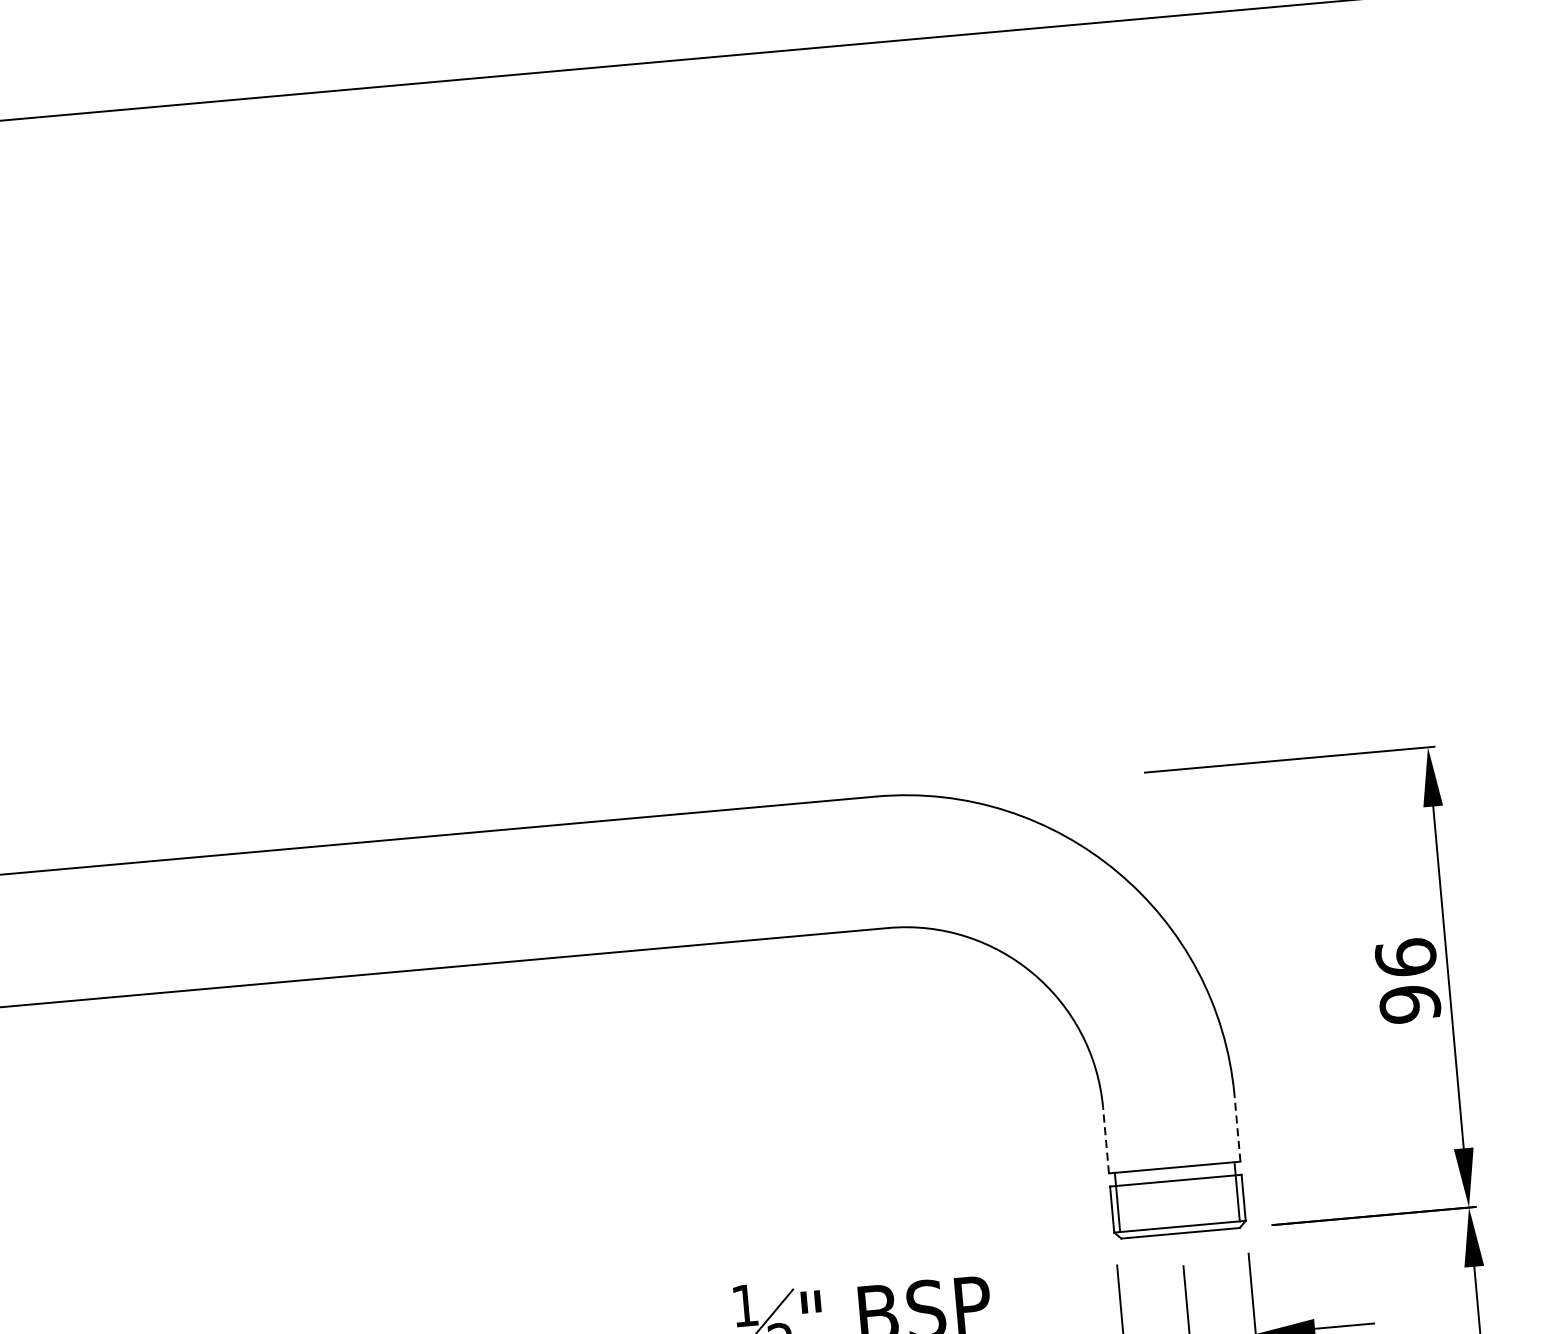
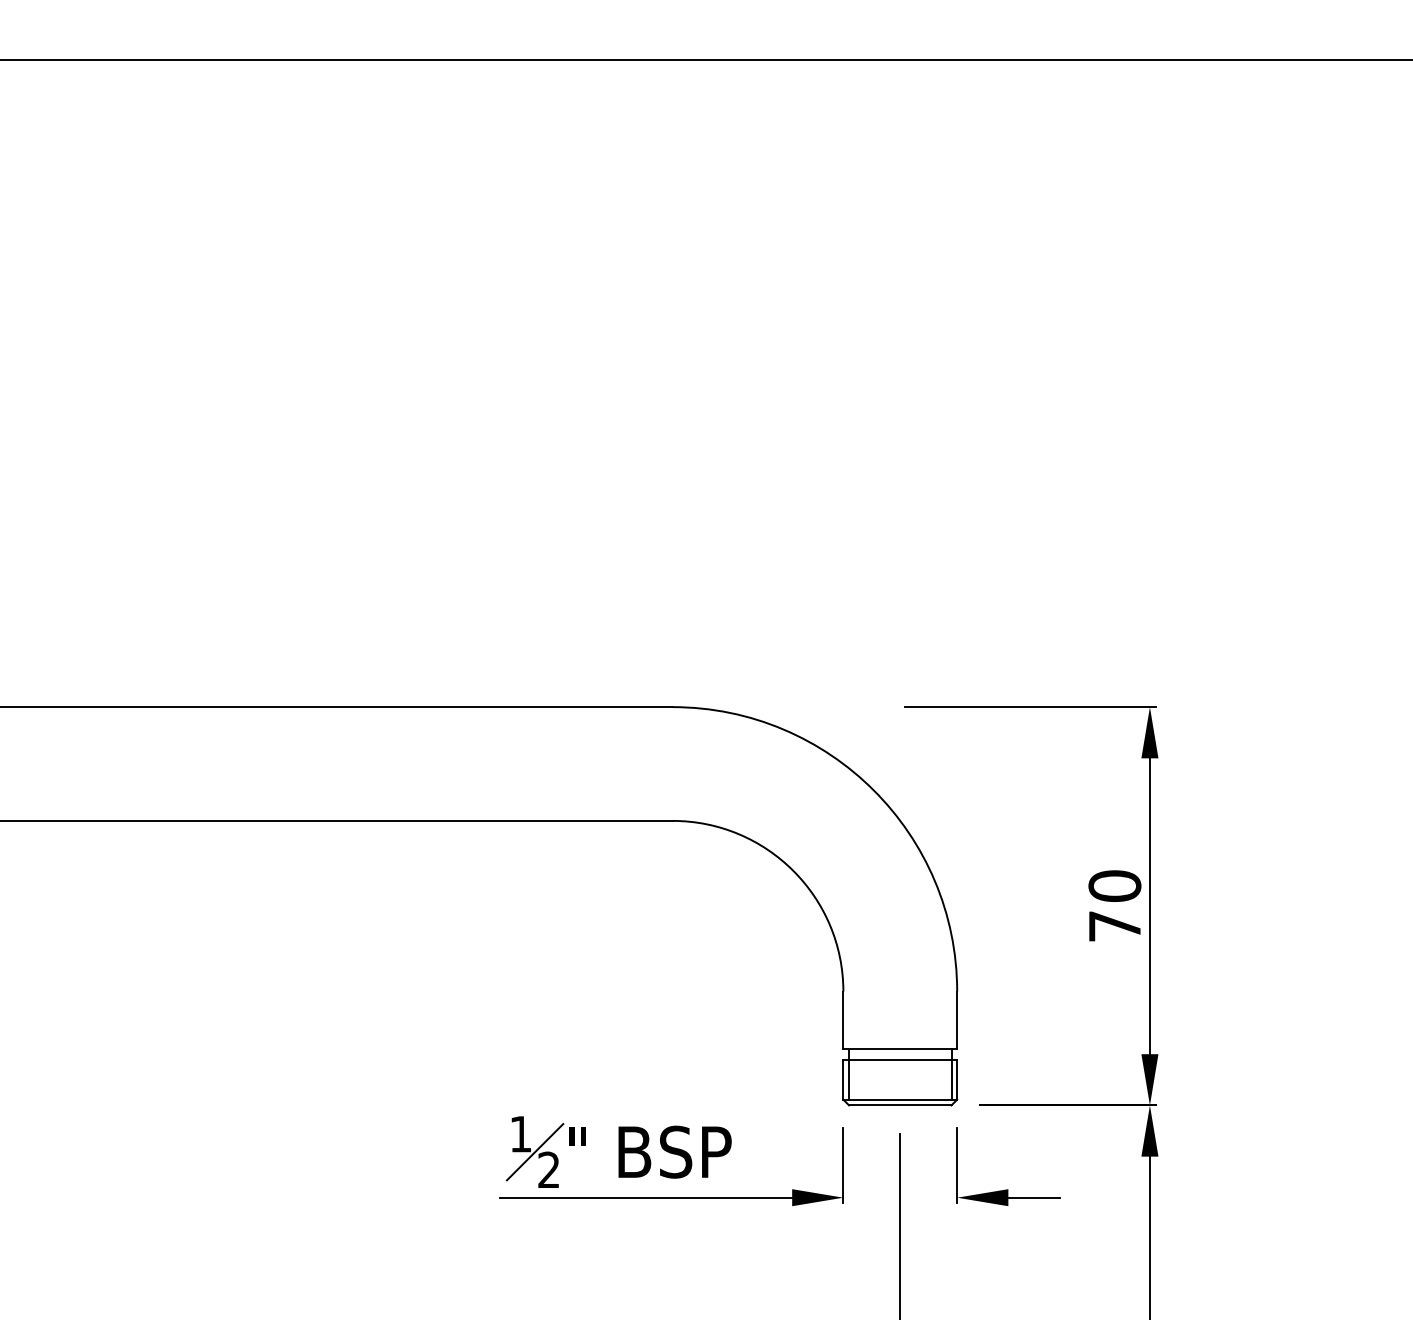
text: (1407, 981) -> (1114, 906), 96 -> 70
line: (1237, 1128) -> (957, 1019), dashed -> solid
line: (1106, 1139) -> (843, 1019), dashed -> solid

